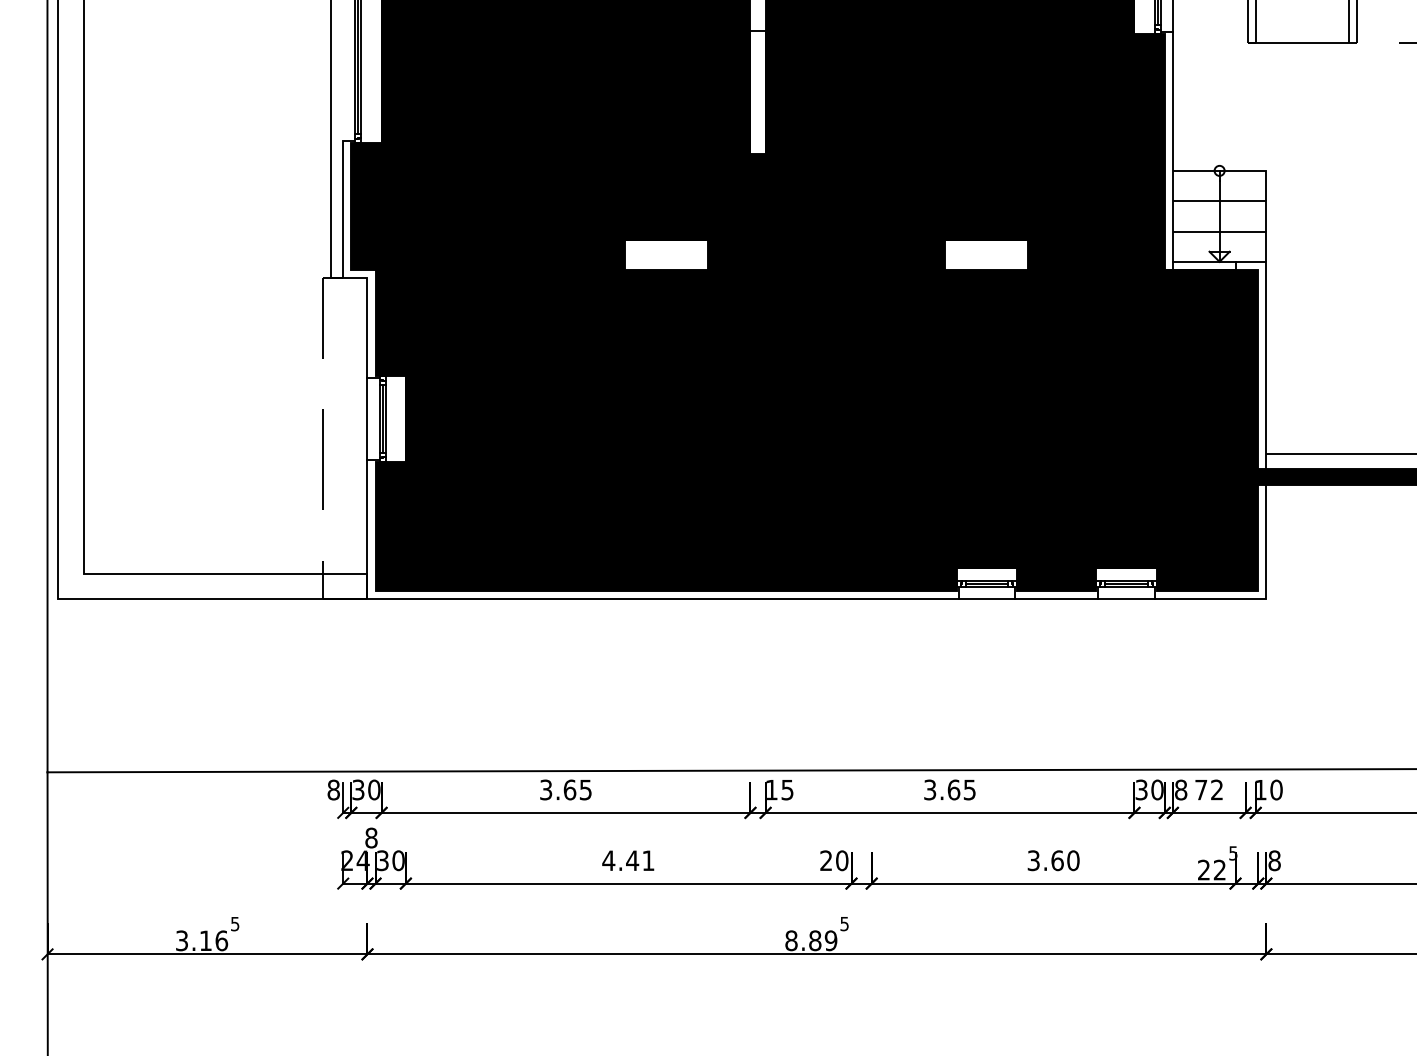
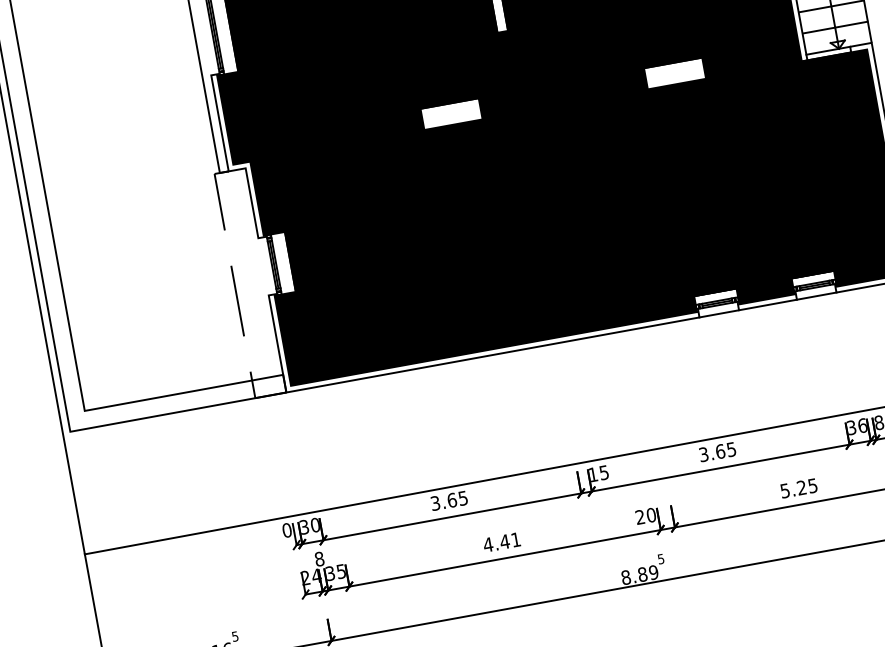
line: (367, 418) -> (263, 266), removed
text: (1157, 789) -> (862, 425), 30 -> 36
text: (333, 790) -> (287, 530), 8 -> 0
text: (398, 860) -> (341, 571), 30 -> 35
text: (1053, 860) -> (799, 488), 3.60 -> 5.25

